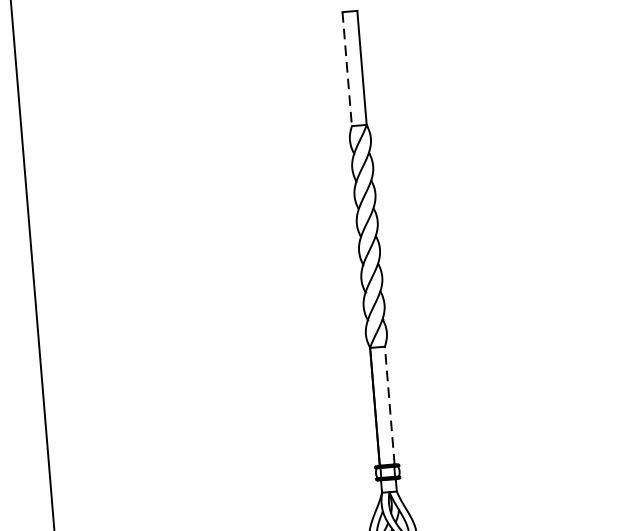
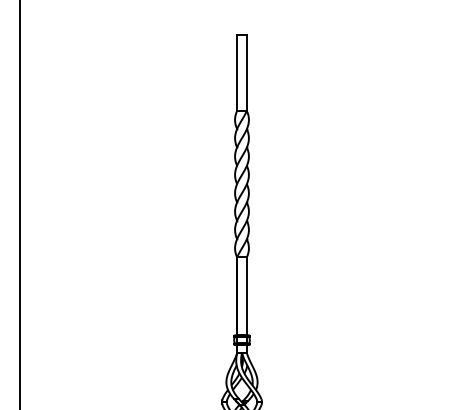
line: (347, 69) -> (237, 73), dashed -> solid
line: (389, 405) -> (246, 296), dashed -> solid

